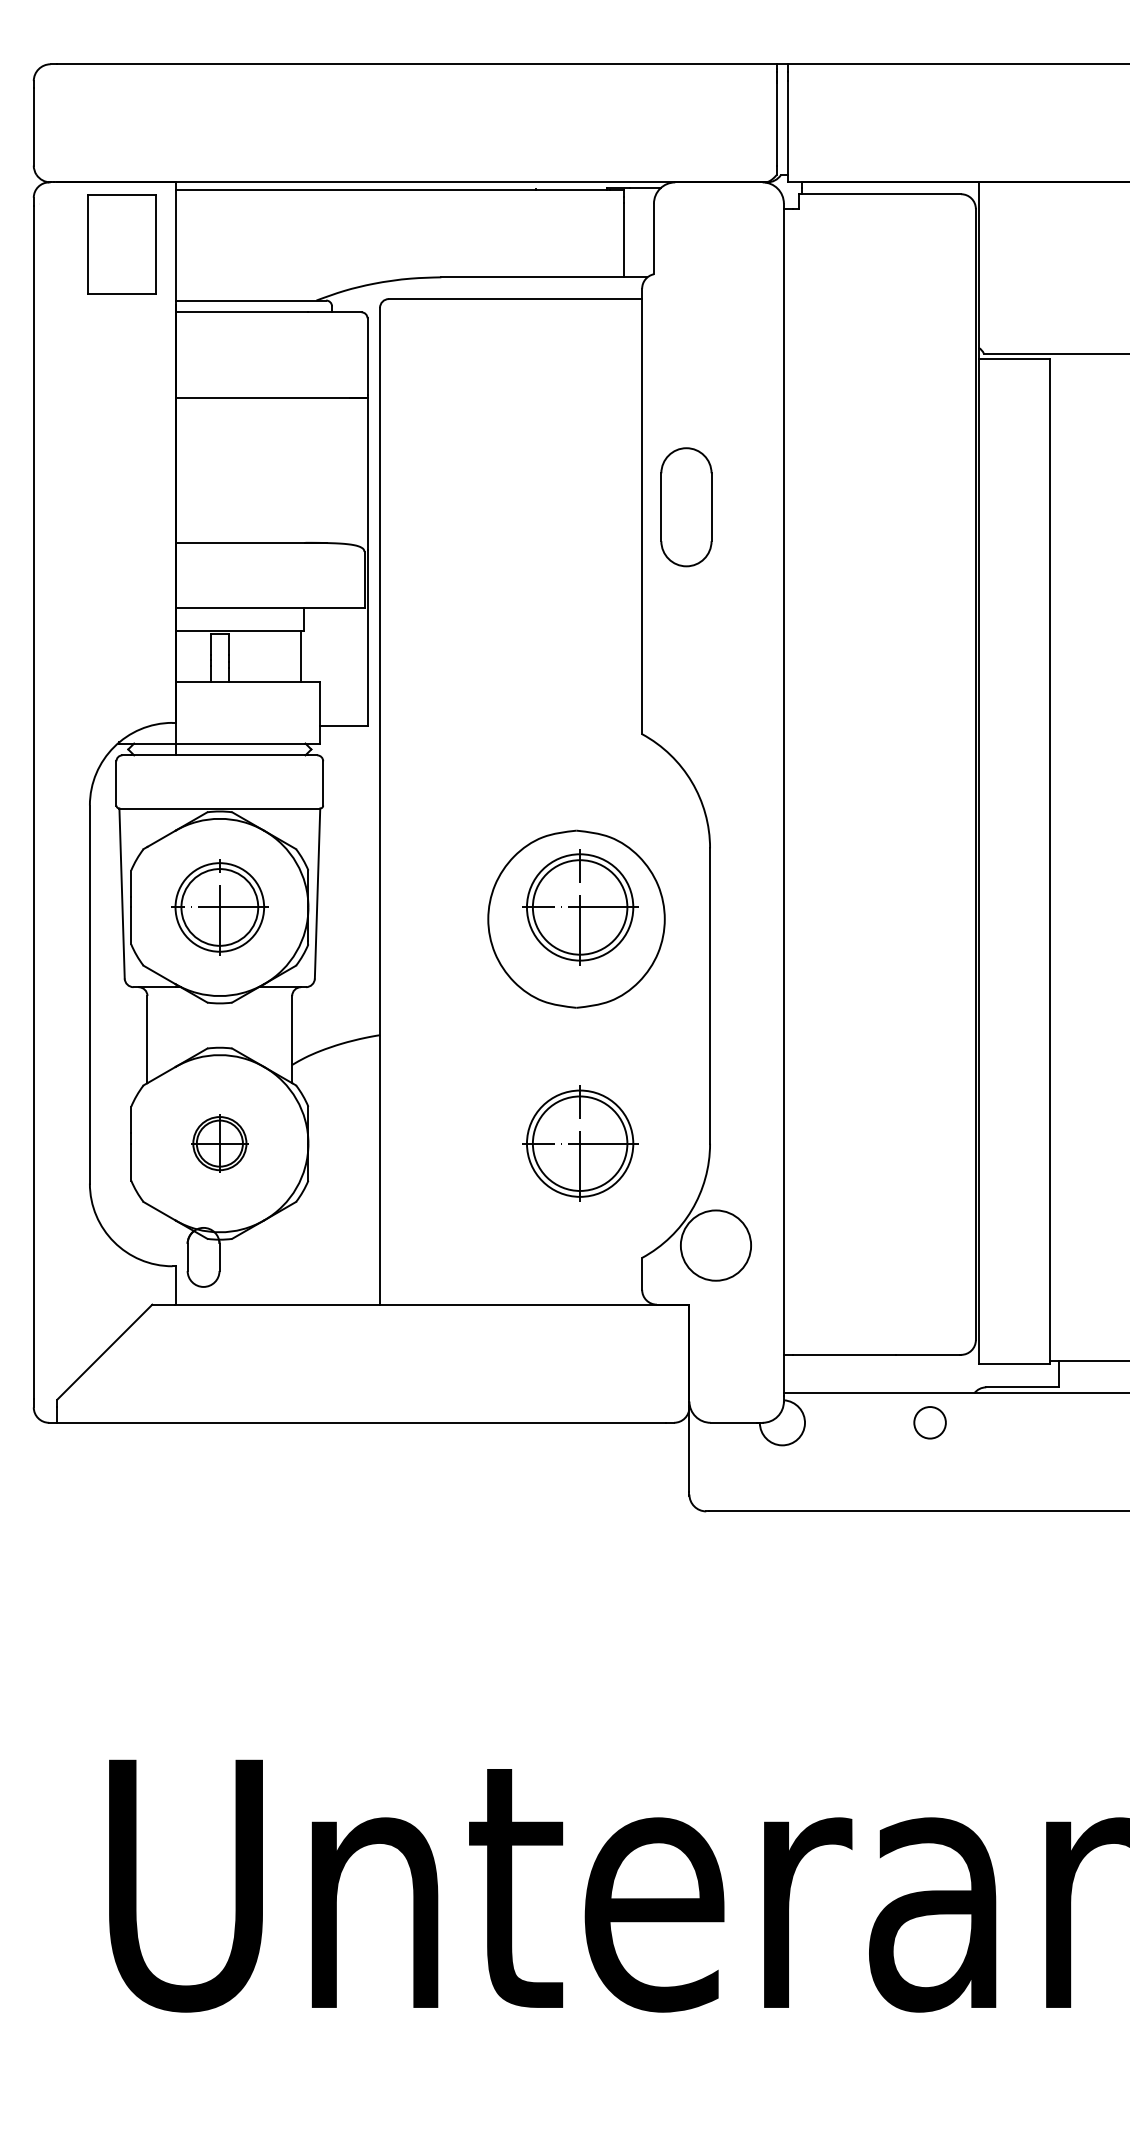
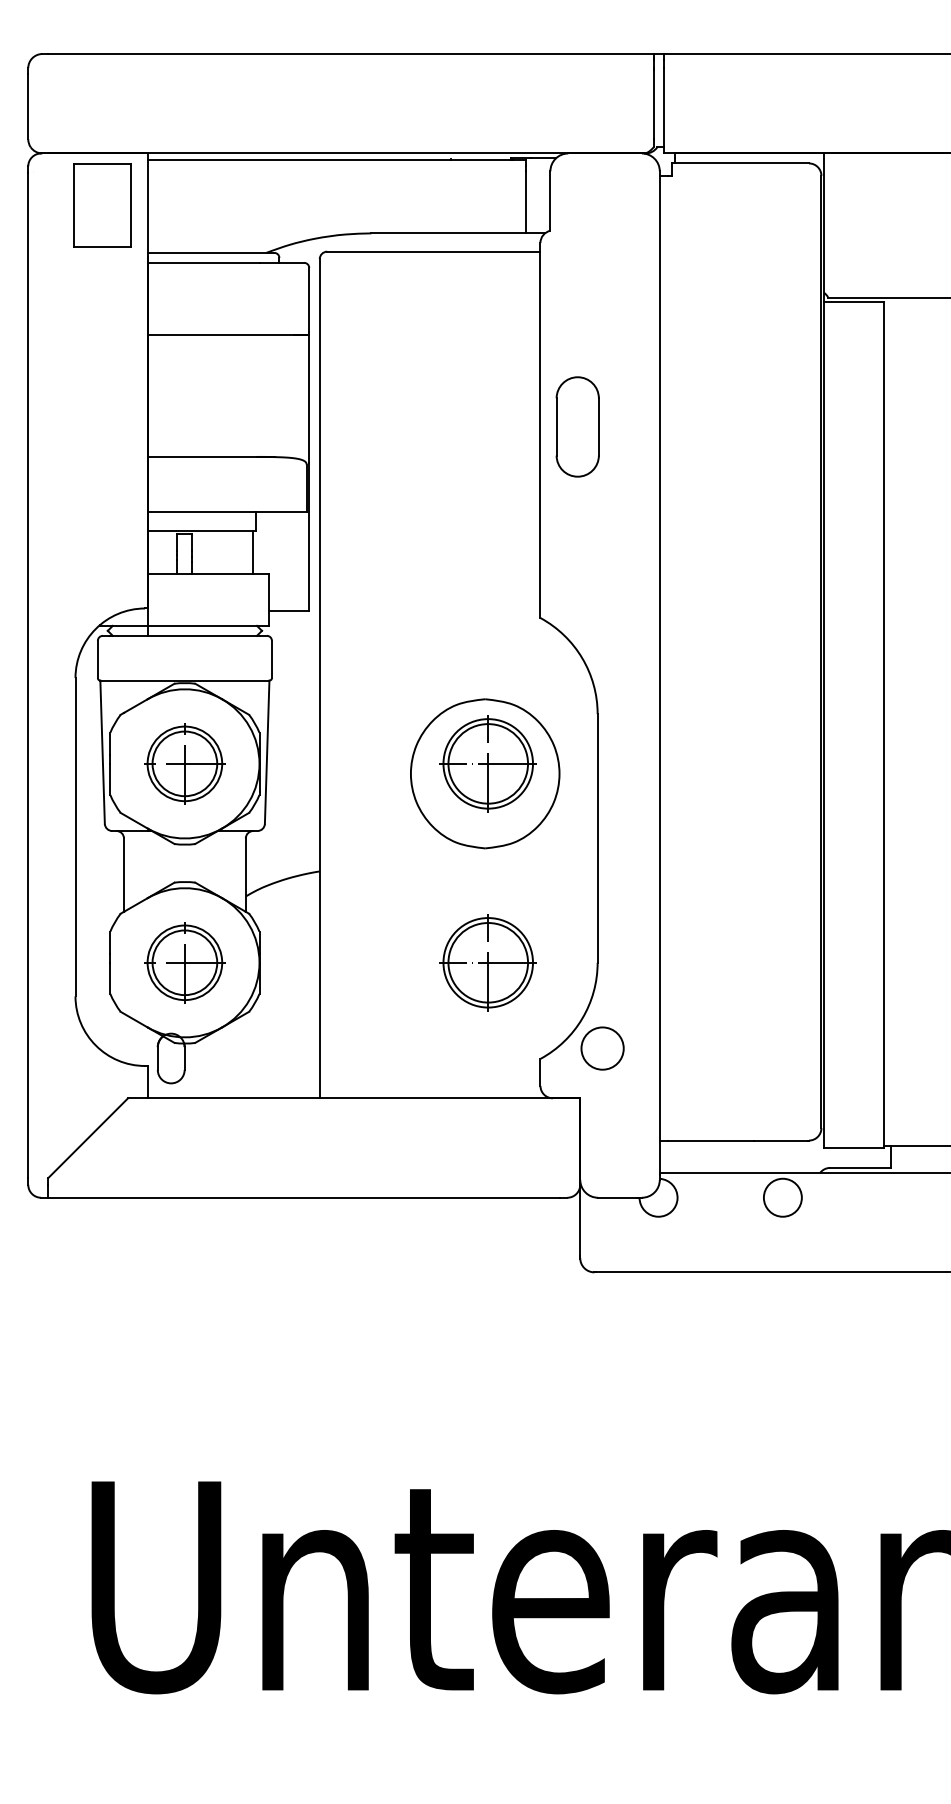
part: (219, 1143) -> (184, 962), size x1.67
circle: (715, 1245) -> (602, 1048), size x0.71
circle: (929, 1422) -> (782, 1197), size x1.43

